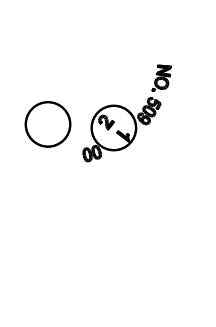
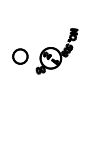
circle: (48, 124) -> (20, 56), size x0.7

